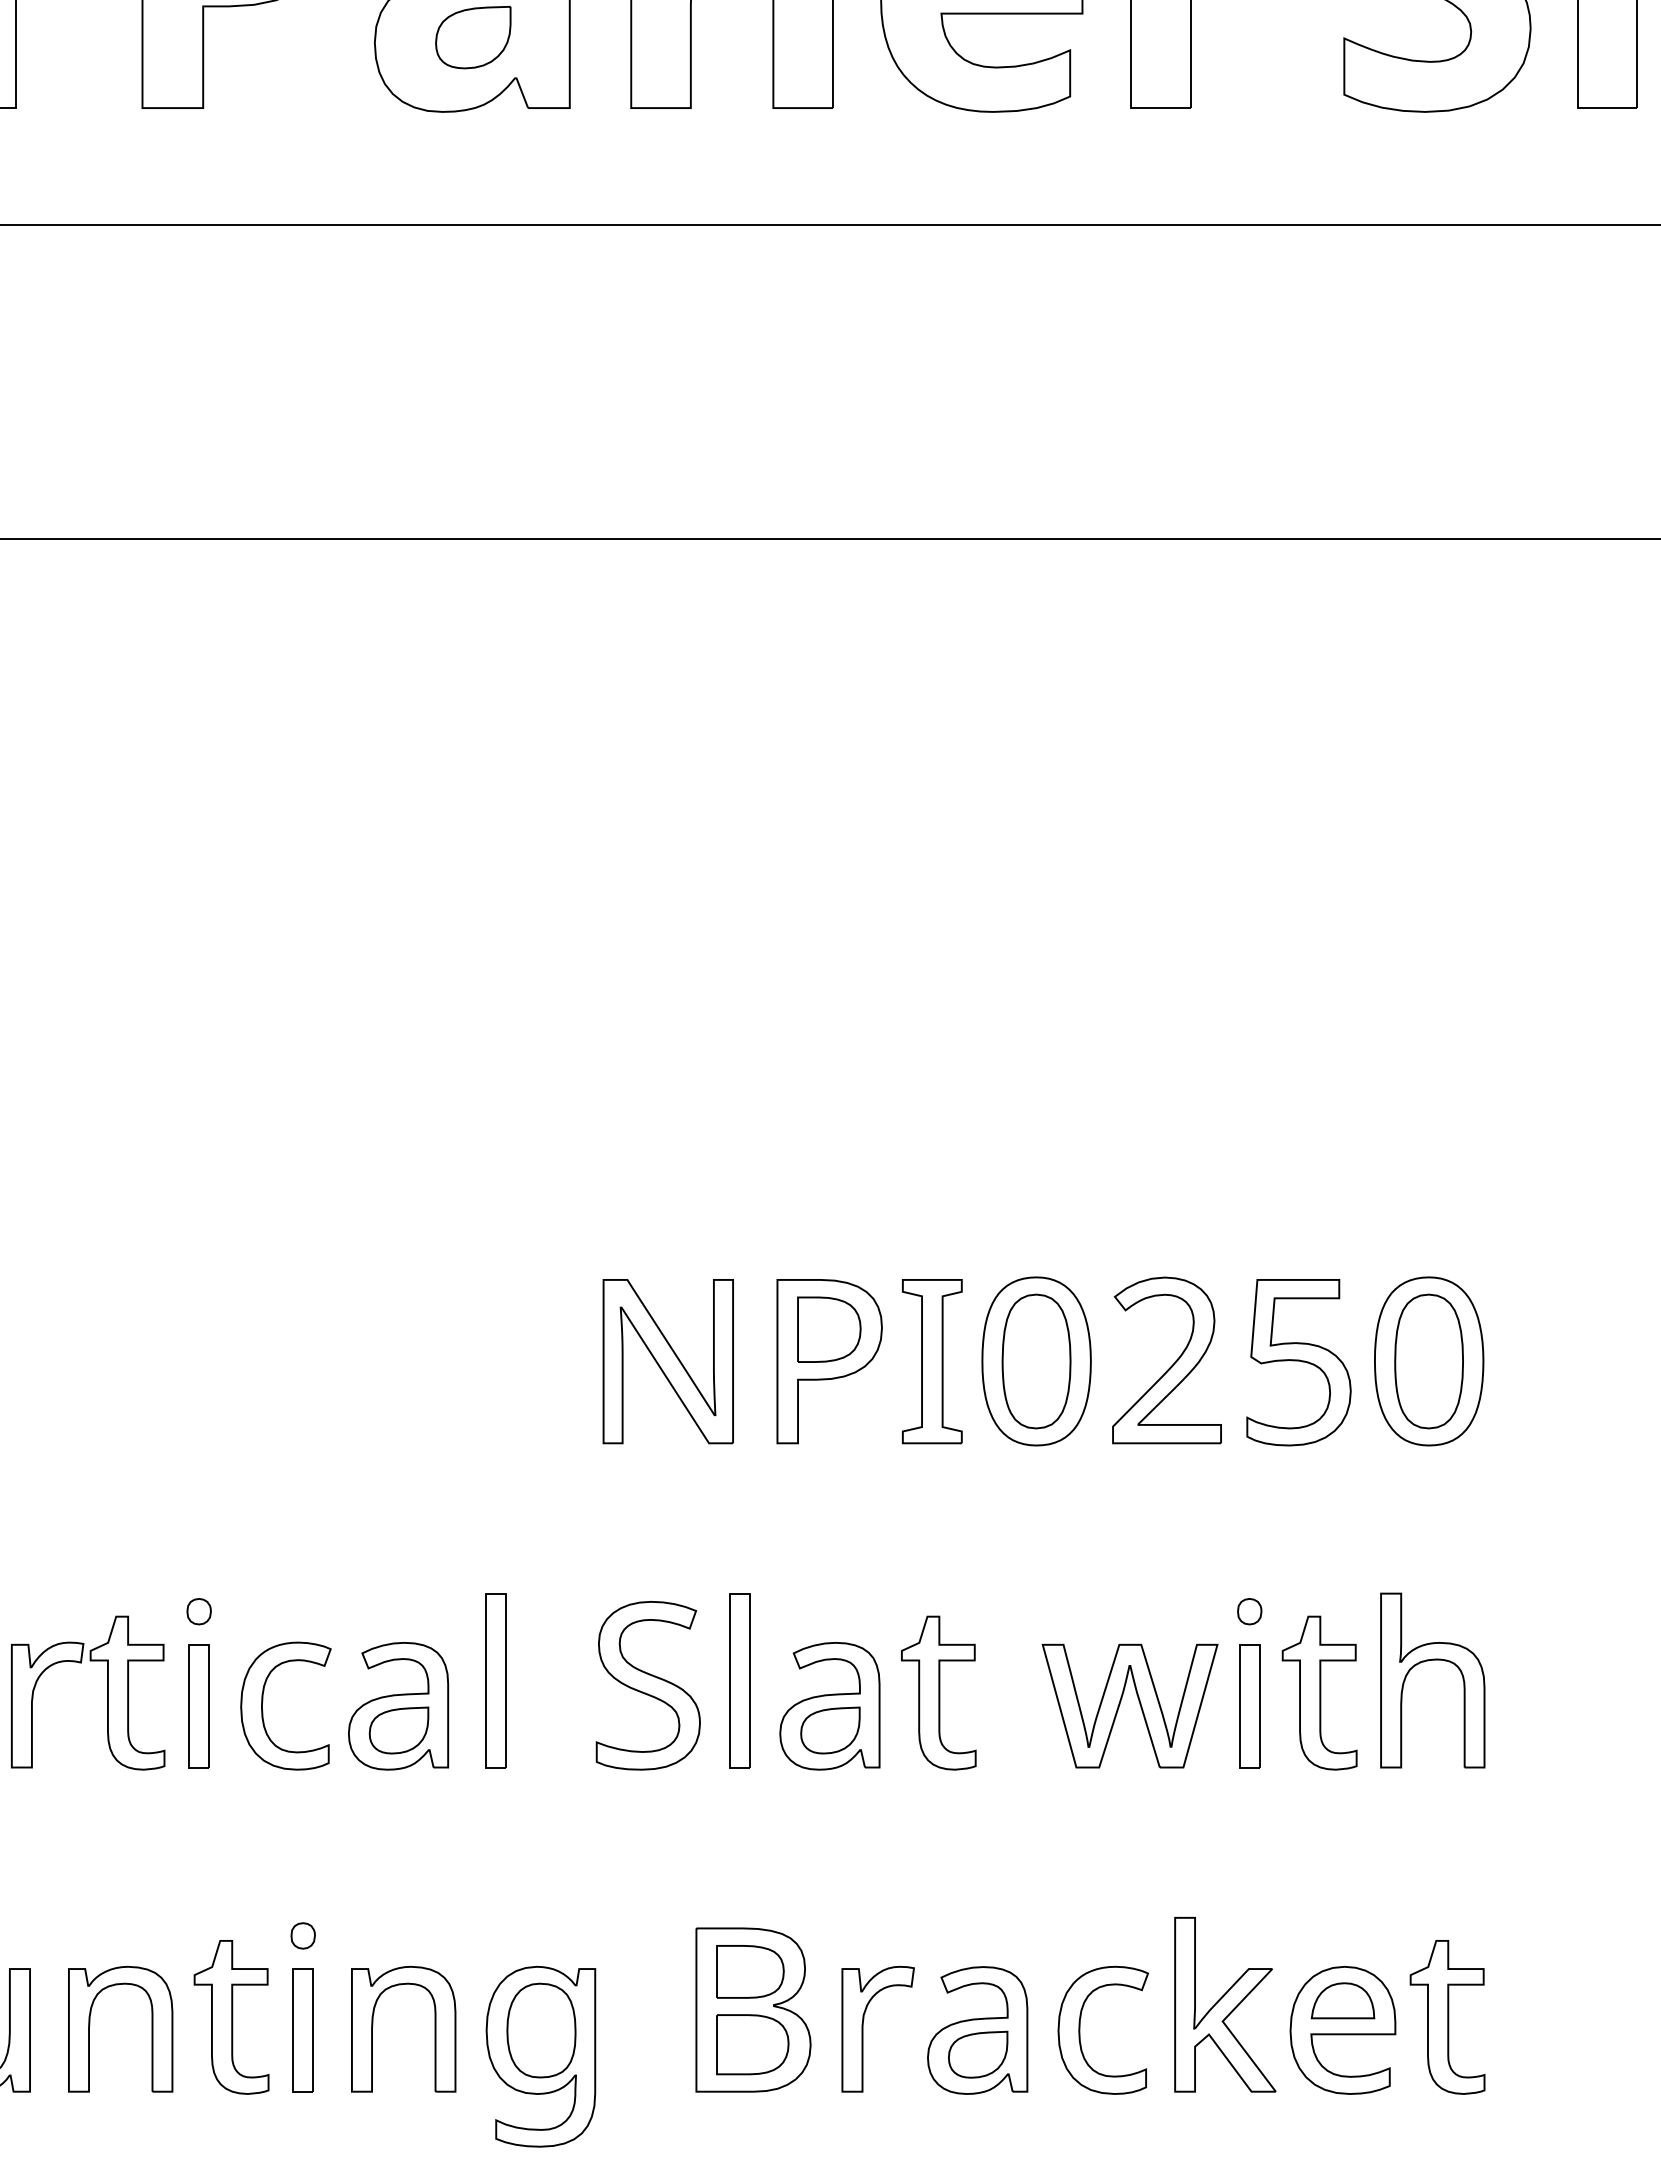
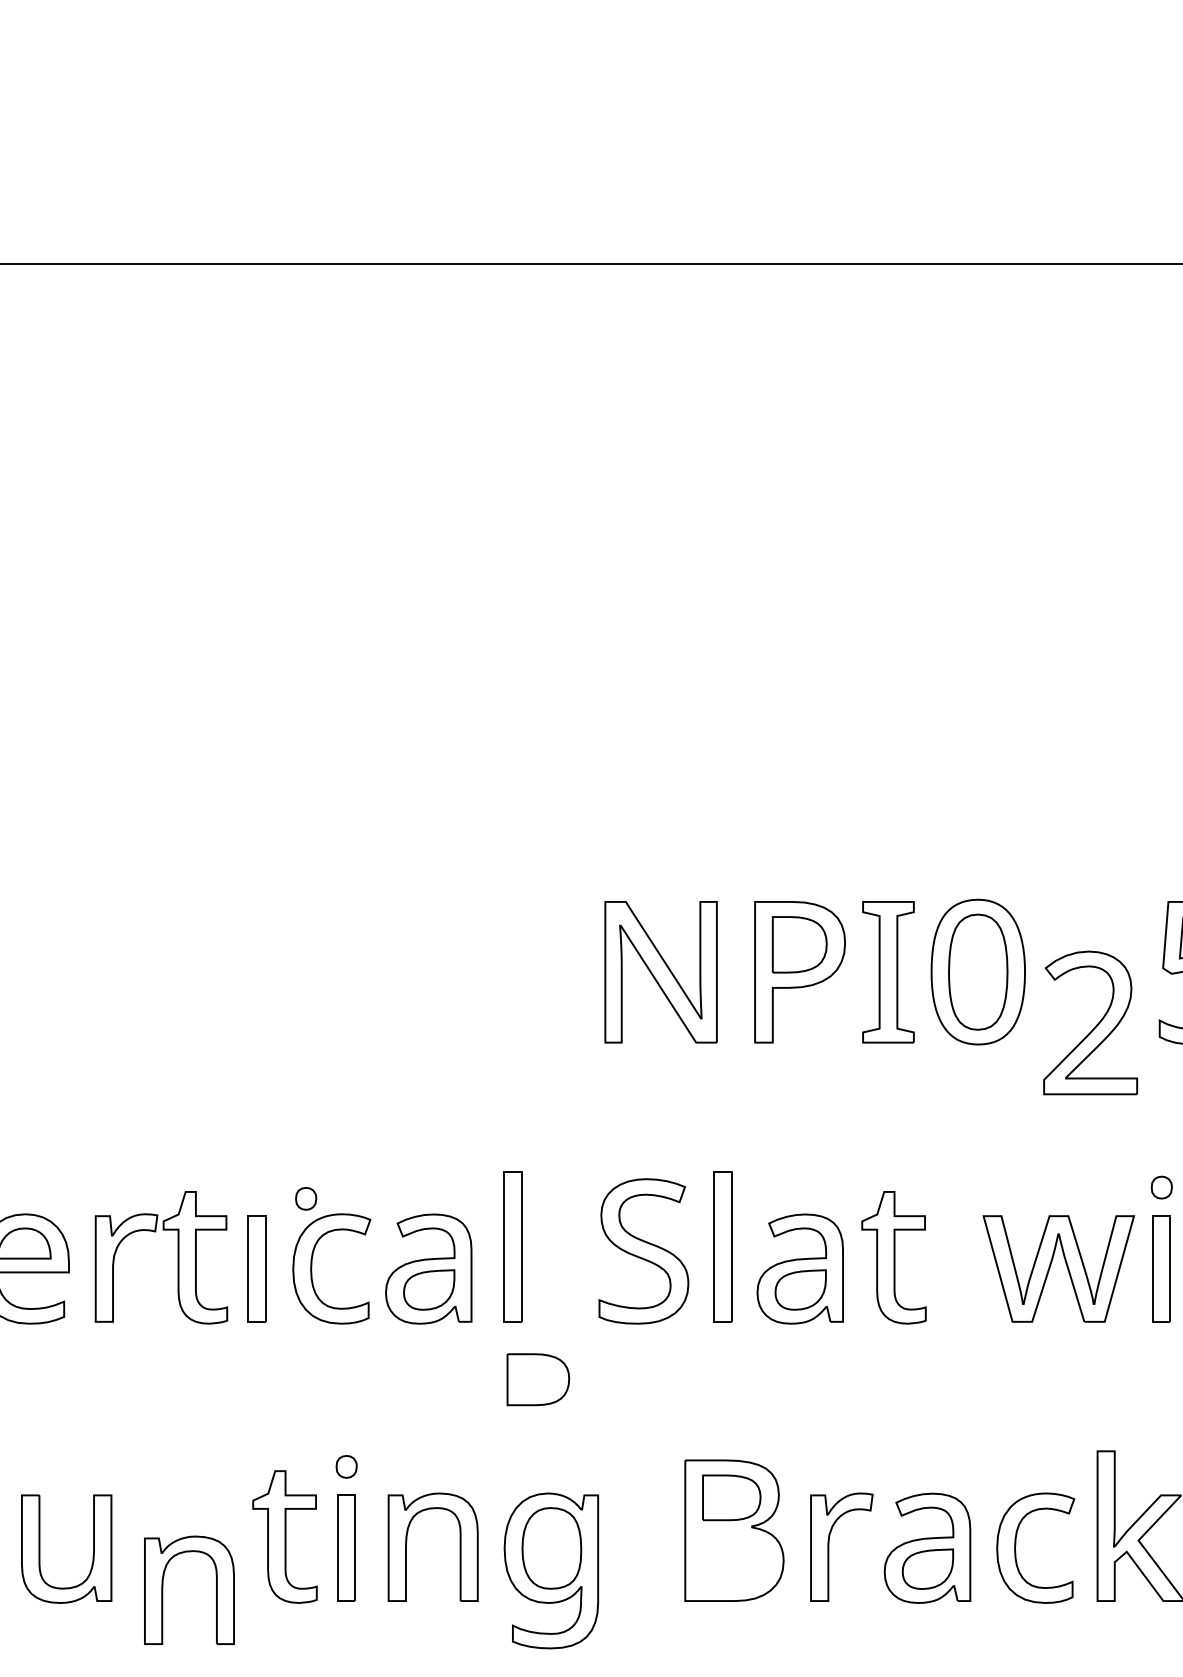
part: (1171, 1365) -> (1094, 1027), moved
part: (198, 1611) -> (305, 1198), moved
part: (90, 2025) -> (163, 1587), moved
part: (752, 2044) -> (538, 1379), moved

